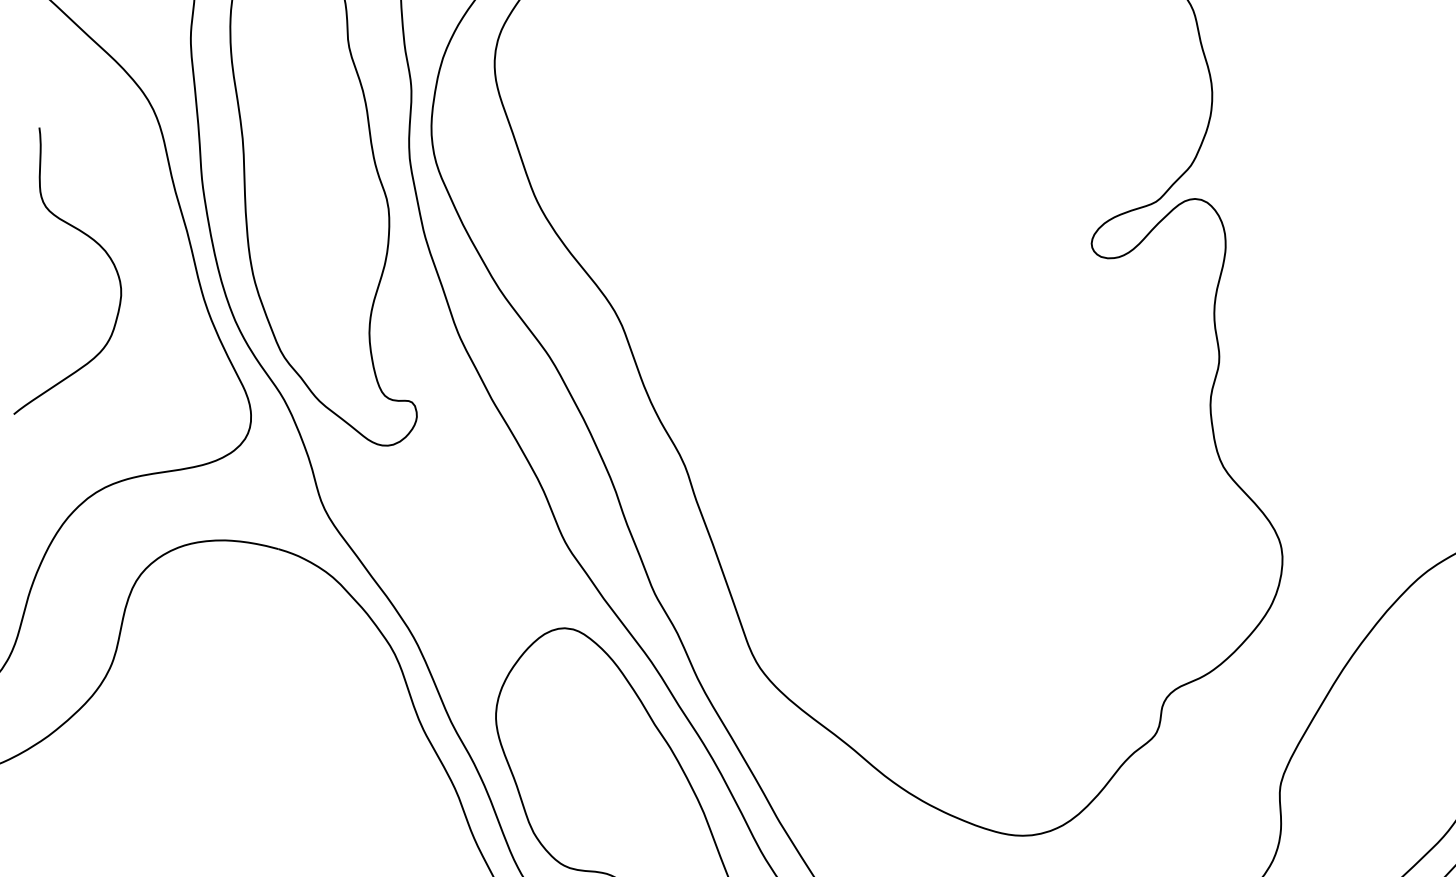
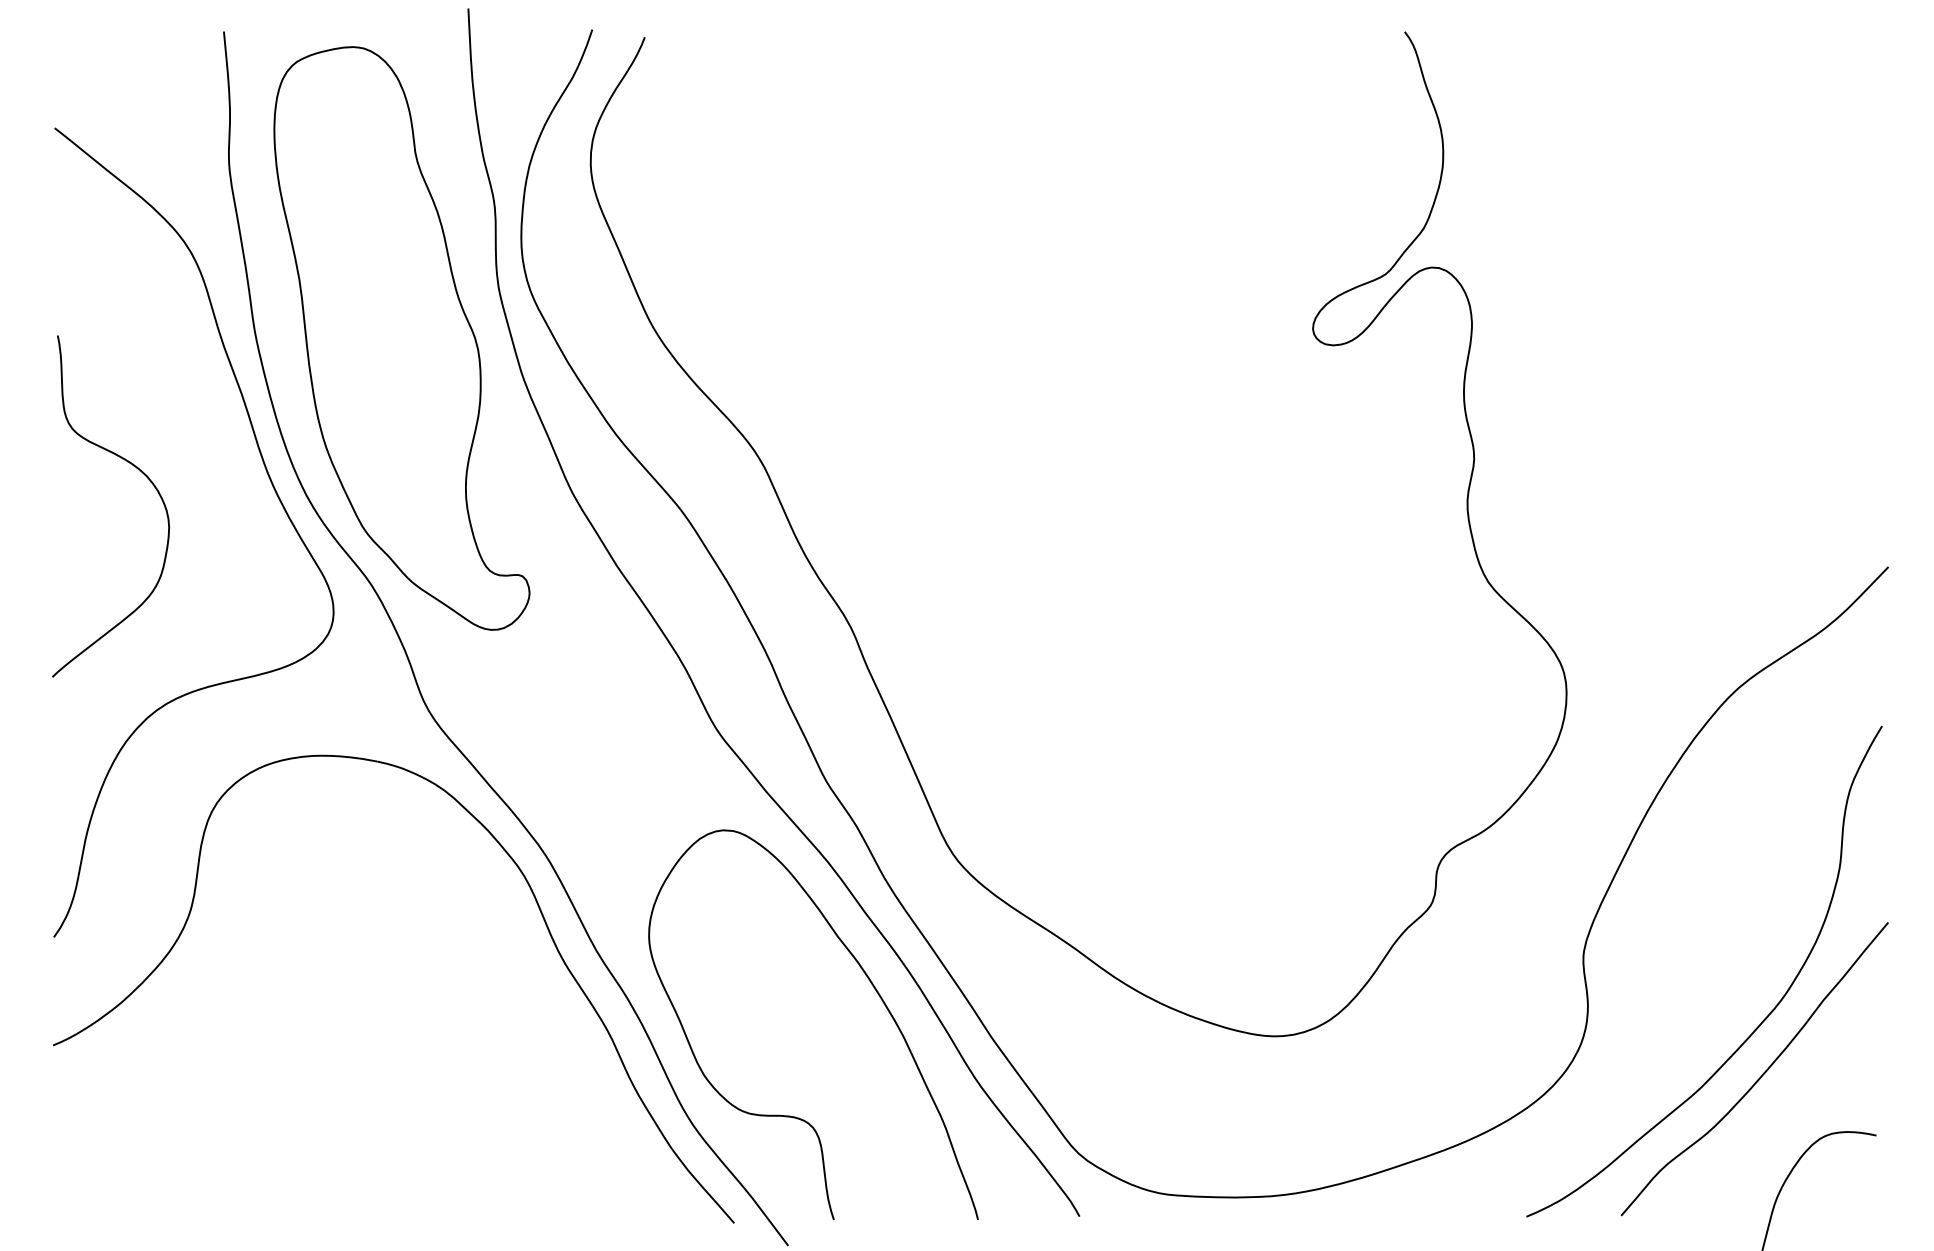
curve: (98, 245) -> (137, 469), moved

